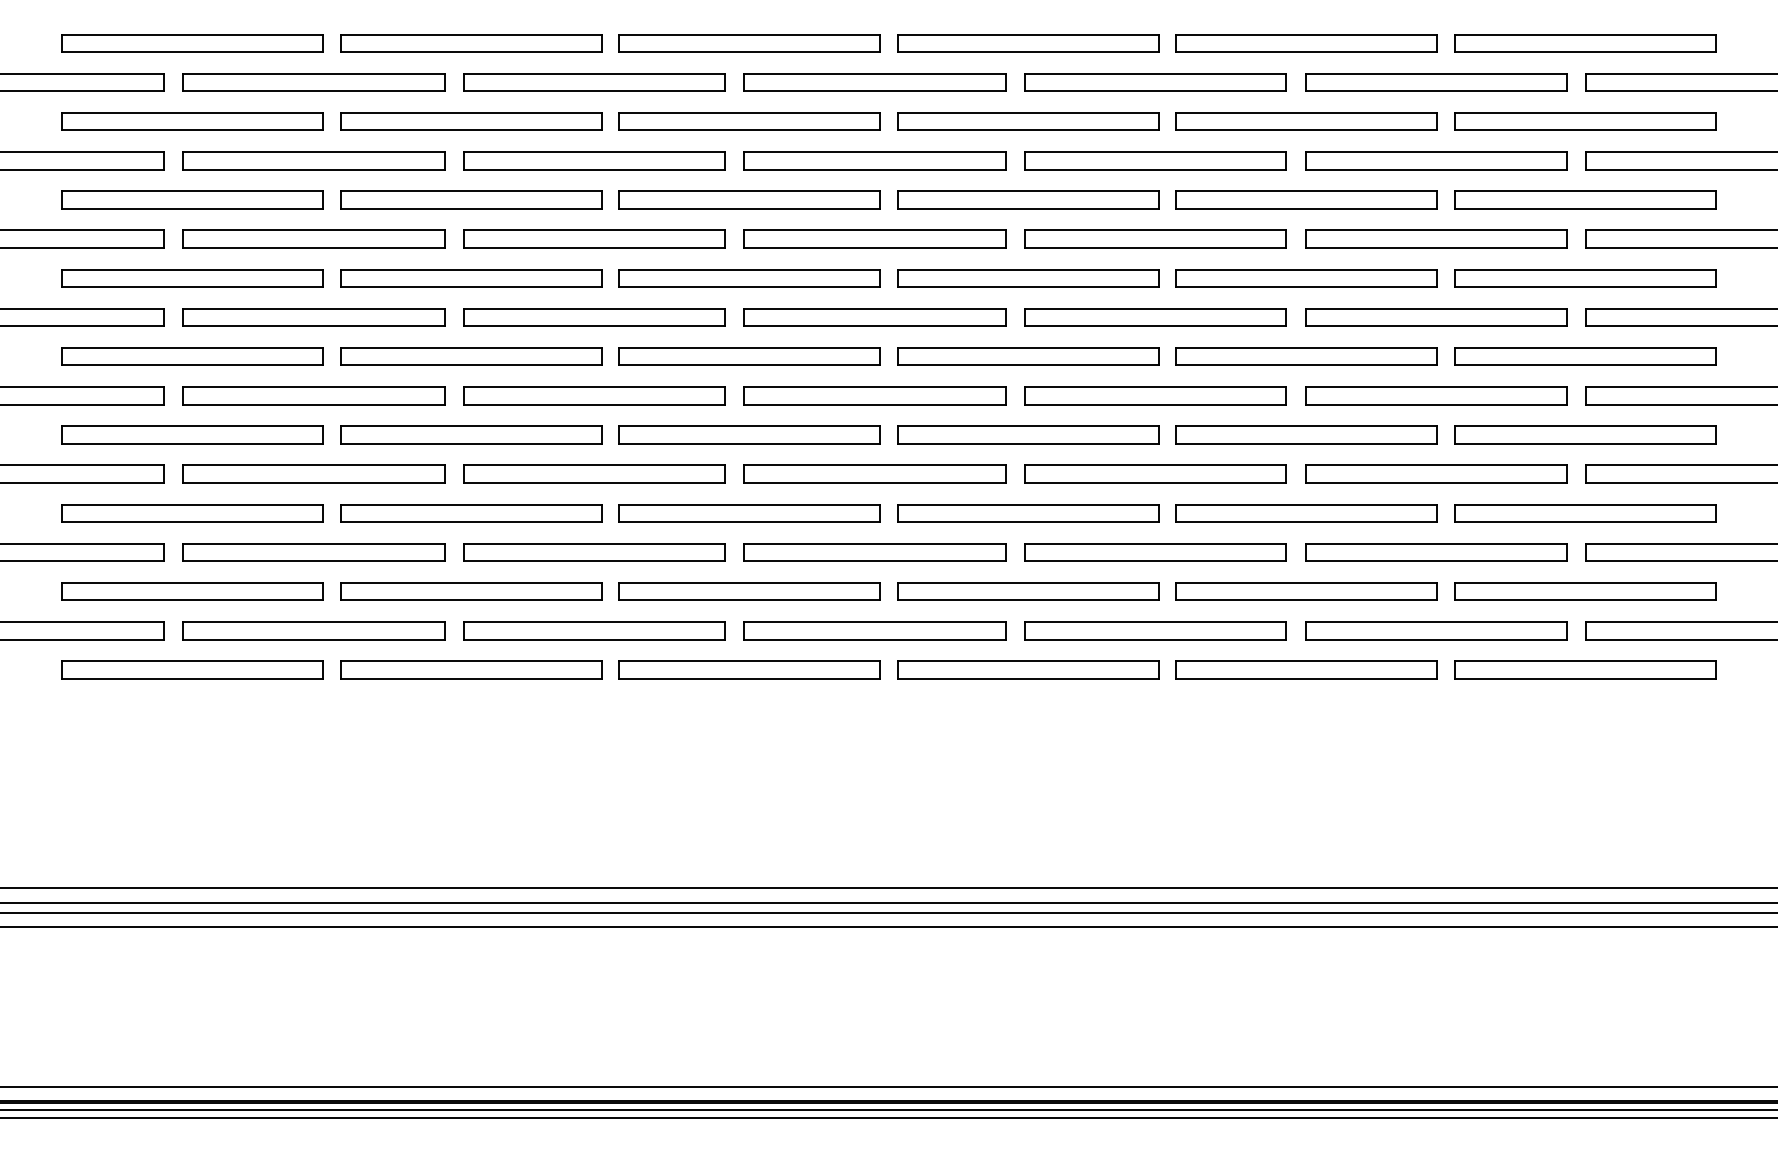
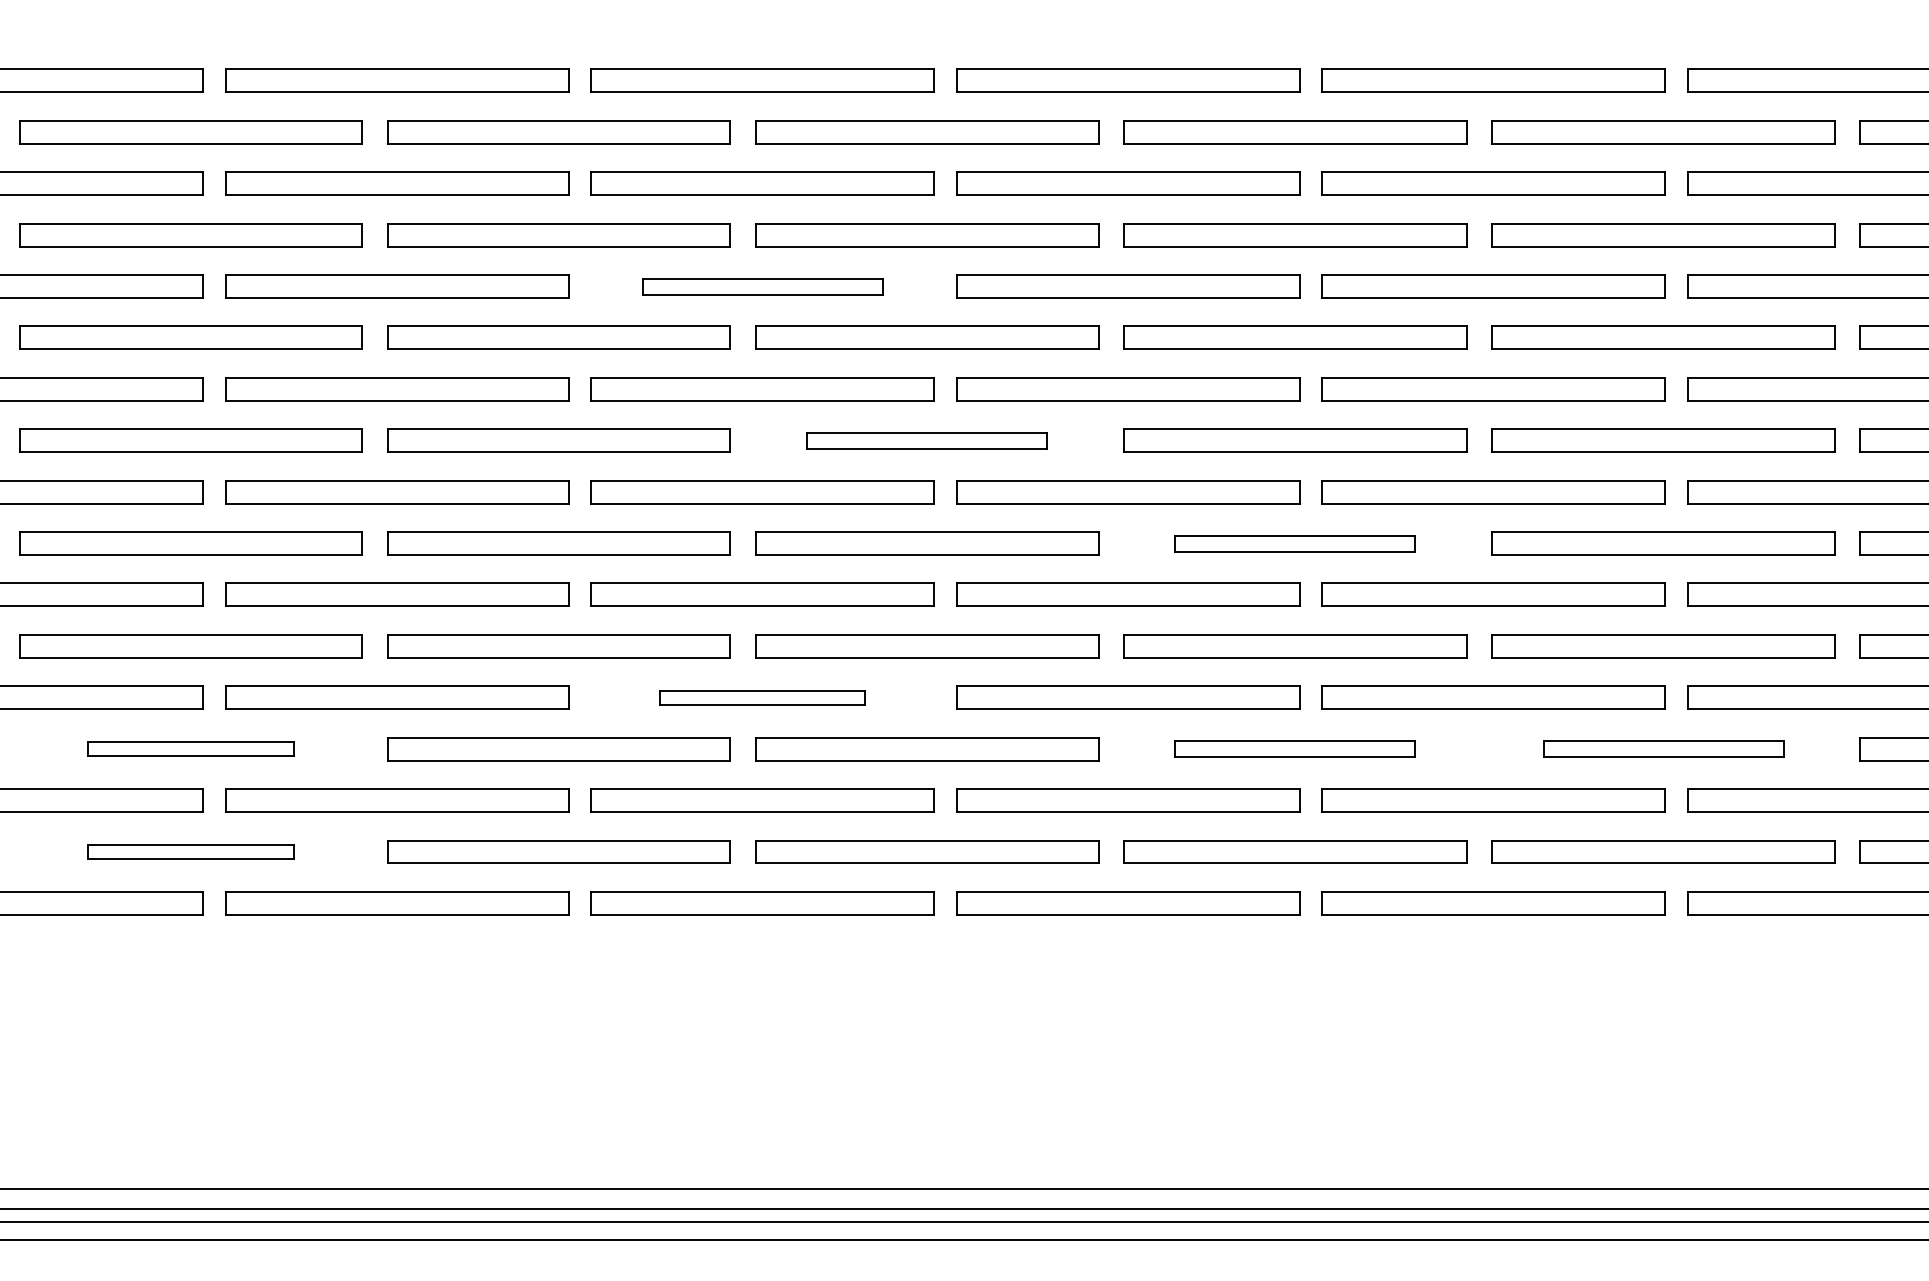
part: (749, 199) -> (762, 285), size x0.7
part: (874, 317) -> (926, 440), size x0.7
part: (1155, 395) -> (1295, 543), size x0.7
part: (749, 513) -> (762, 697), size x0.6
part: (313, 552) -> (190, 749), size x0.6
part: (1155, 552) -> (1295, 749), size x0.7
part: (1436, 552) -> (1663, 749), size x0.7
part: (313, 630) -> (190, 851), size x0.6

